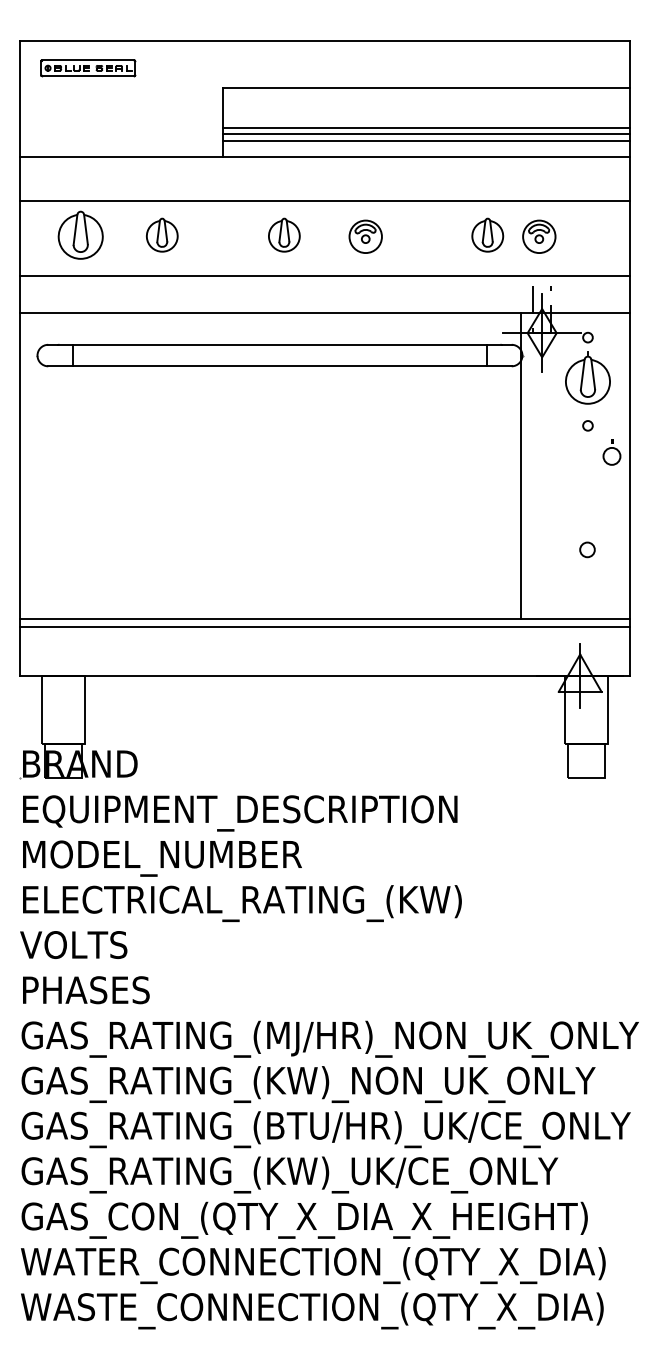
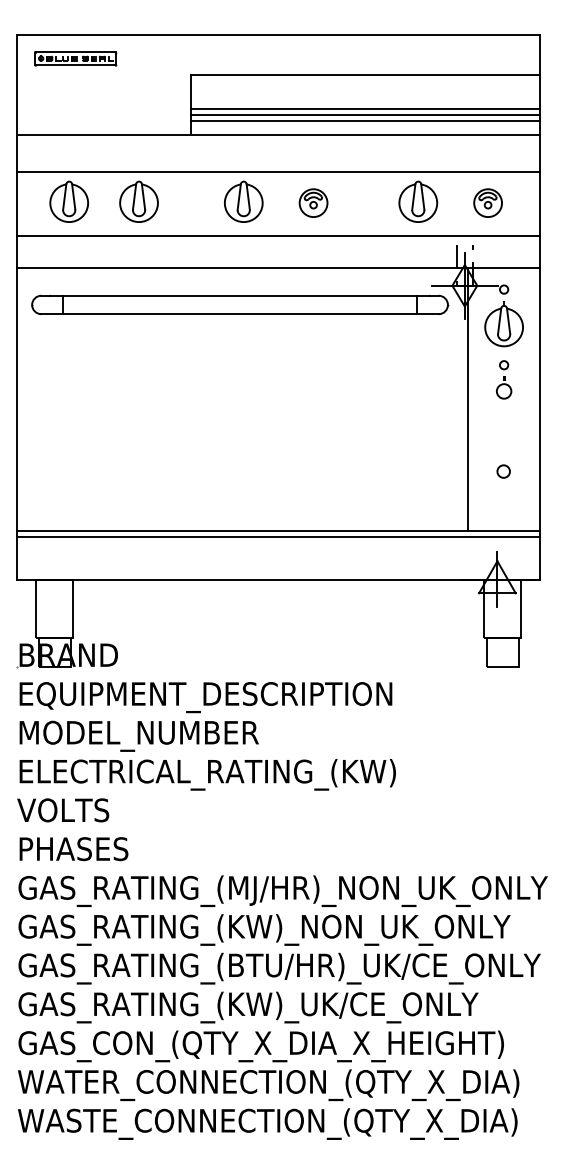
part: (162, 234) -> (139, 201), size x1.43
part: (284, 234) -> (243, 201), size x1.43
part: (487, 234) -> (417, 201), size x1.43
part: (539, 236) -> (488, 202), moved
part: (611, 452) -> (503, 388), moved
line: (520, 465) -> (467, 399), moved

